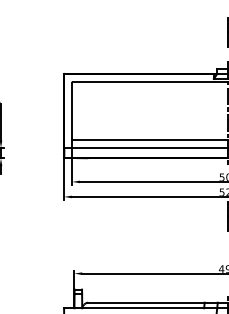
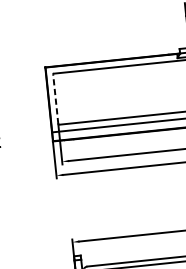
line: (72, 110) -> (56, 98), solid -> dashed

